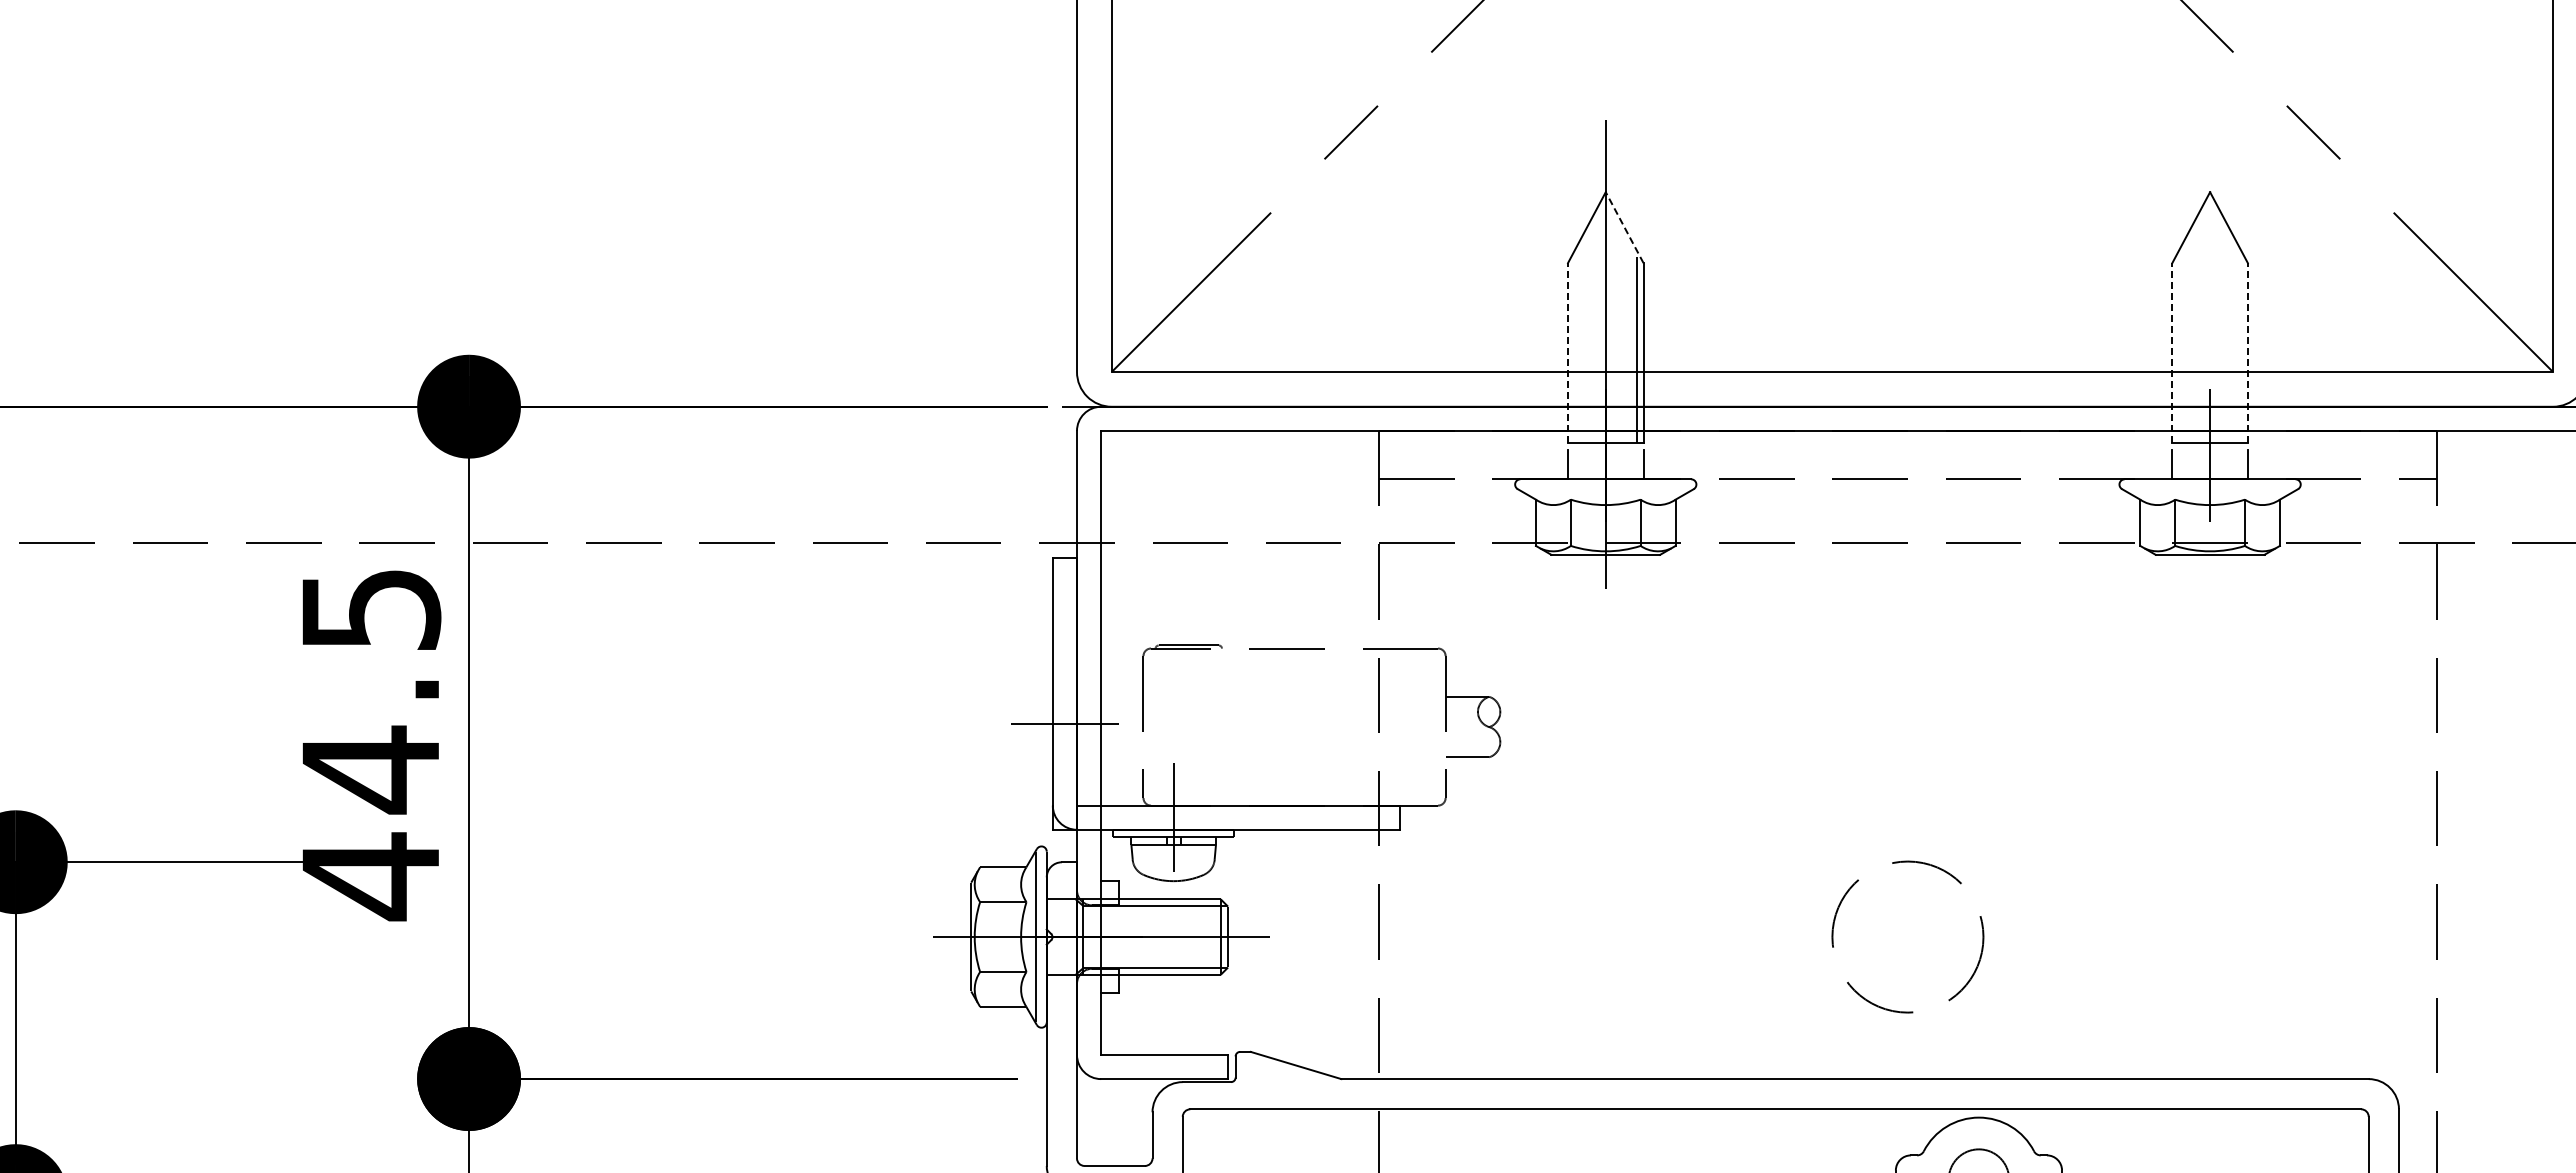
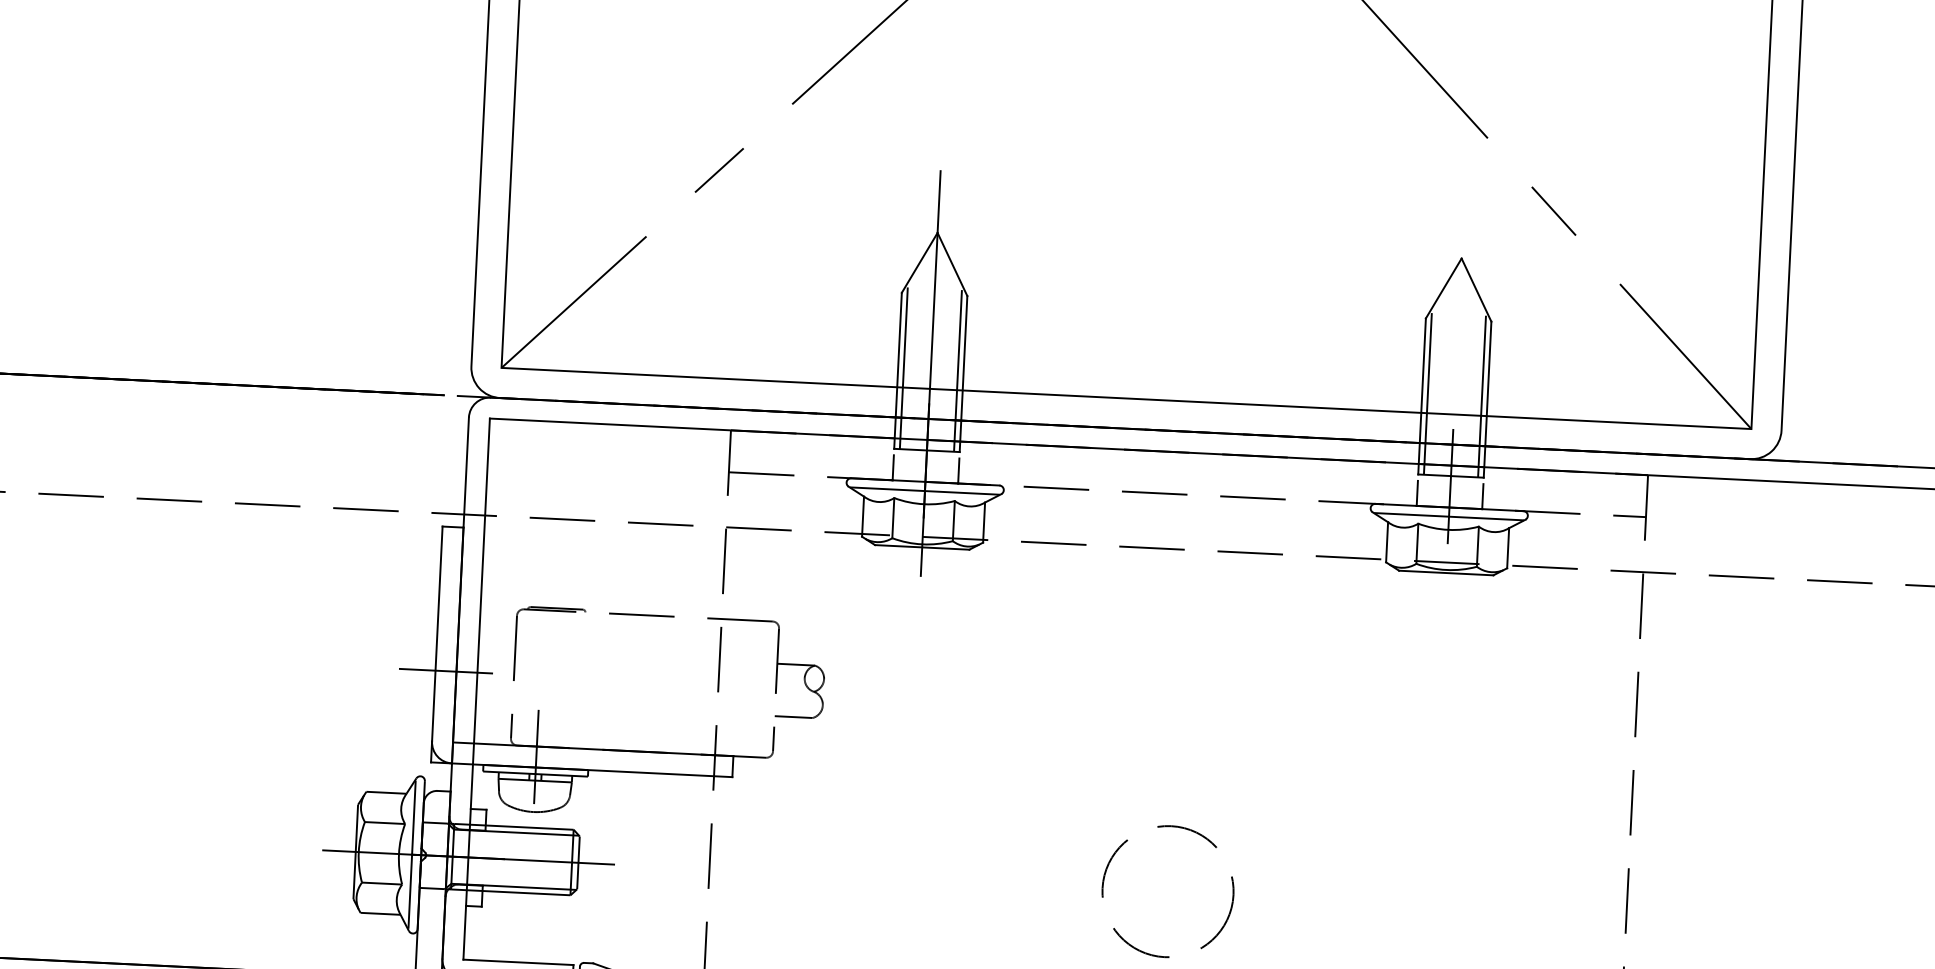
line: (1624, 227) -> (952, 264), dashed -> solid
line: (1574, 349) -> (903, 368), added
line: (2178, 349) -> (1427, 393), added
line: (2241, 349) -> (1482, 396), added
line: (1568, 353) -> (898, 371), dashed -> solid
line: (2172, 353) -> (1422, 396), dashed -> solid
line: (2247, 353) -> (1487, 400), dashed -> solid
line: (1605, 489) -> (924, 490), added
line: (2209, 489) -> (1448, 516), added

